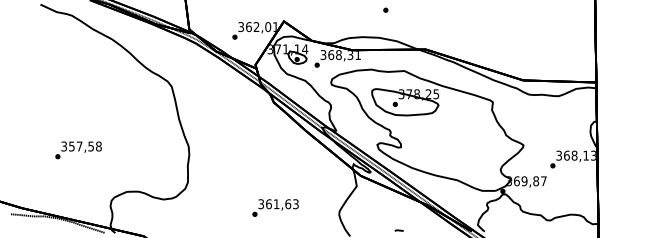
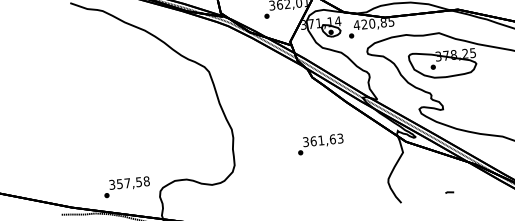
text: (340, 55) -> (373, 24), 368,31 -> 420,85
text: (78, 150) -> (126, 187), moved
text: (275, 207) -> (320, 143), moved

